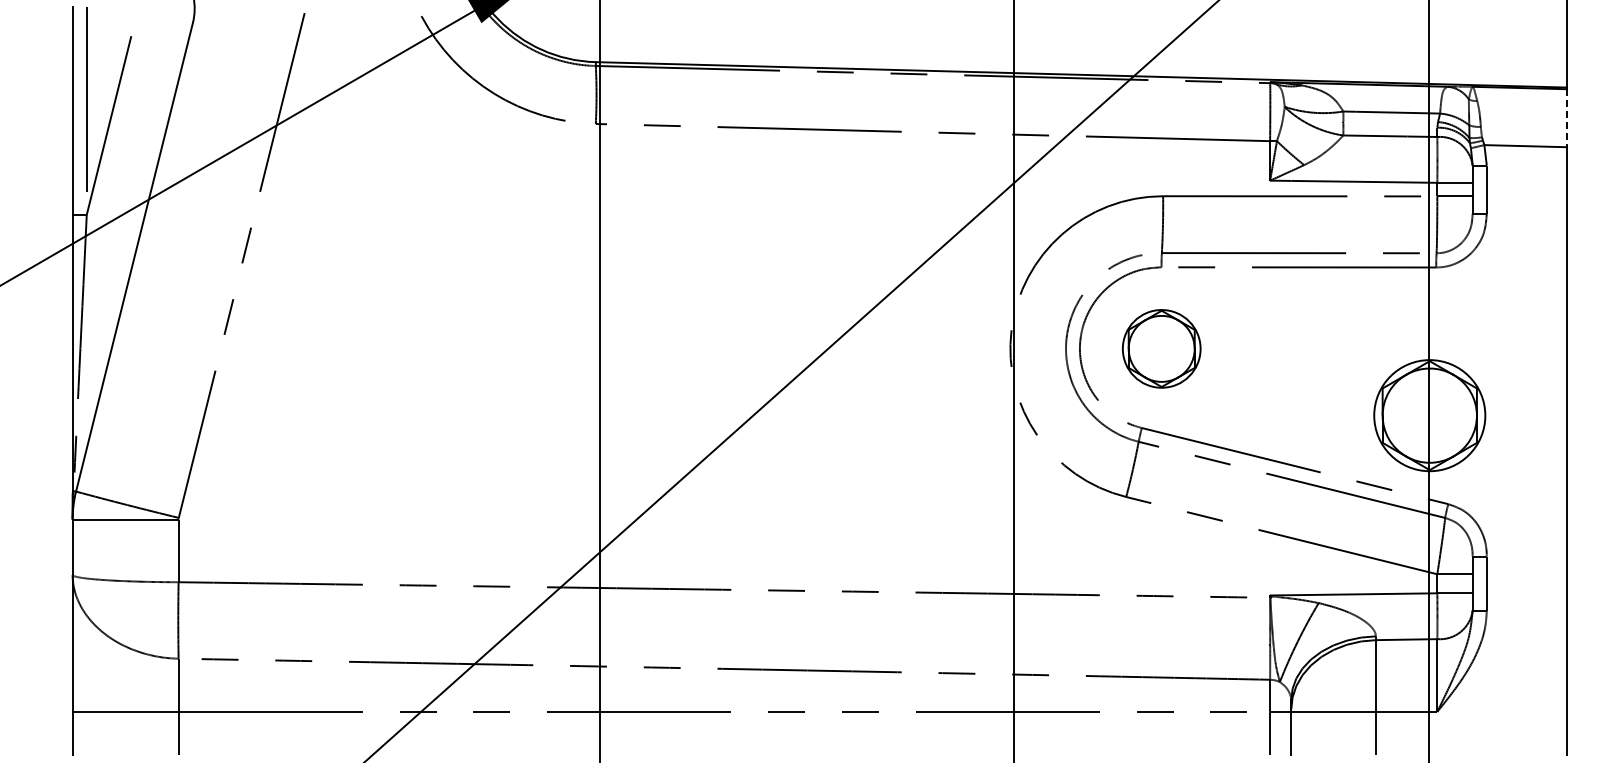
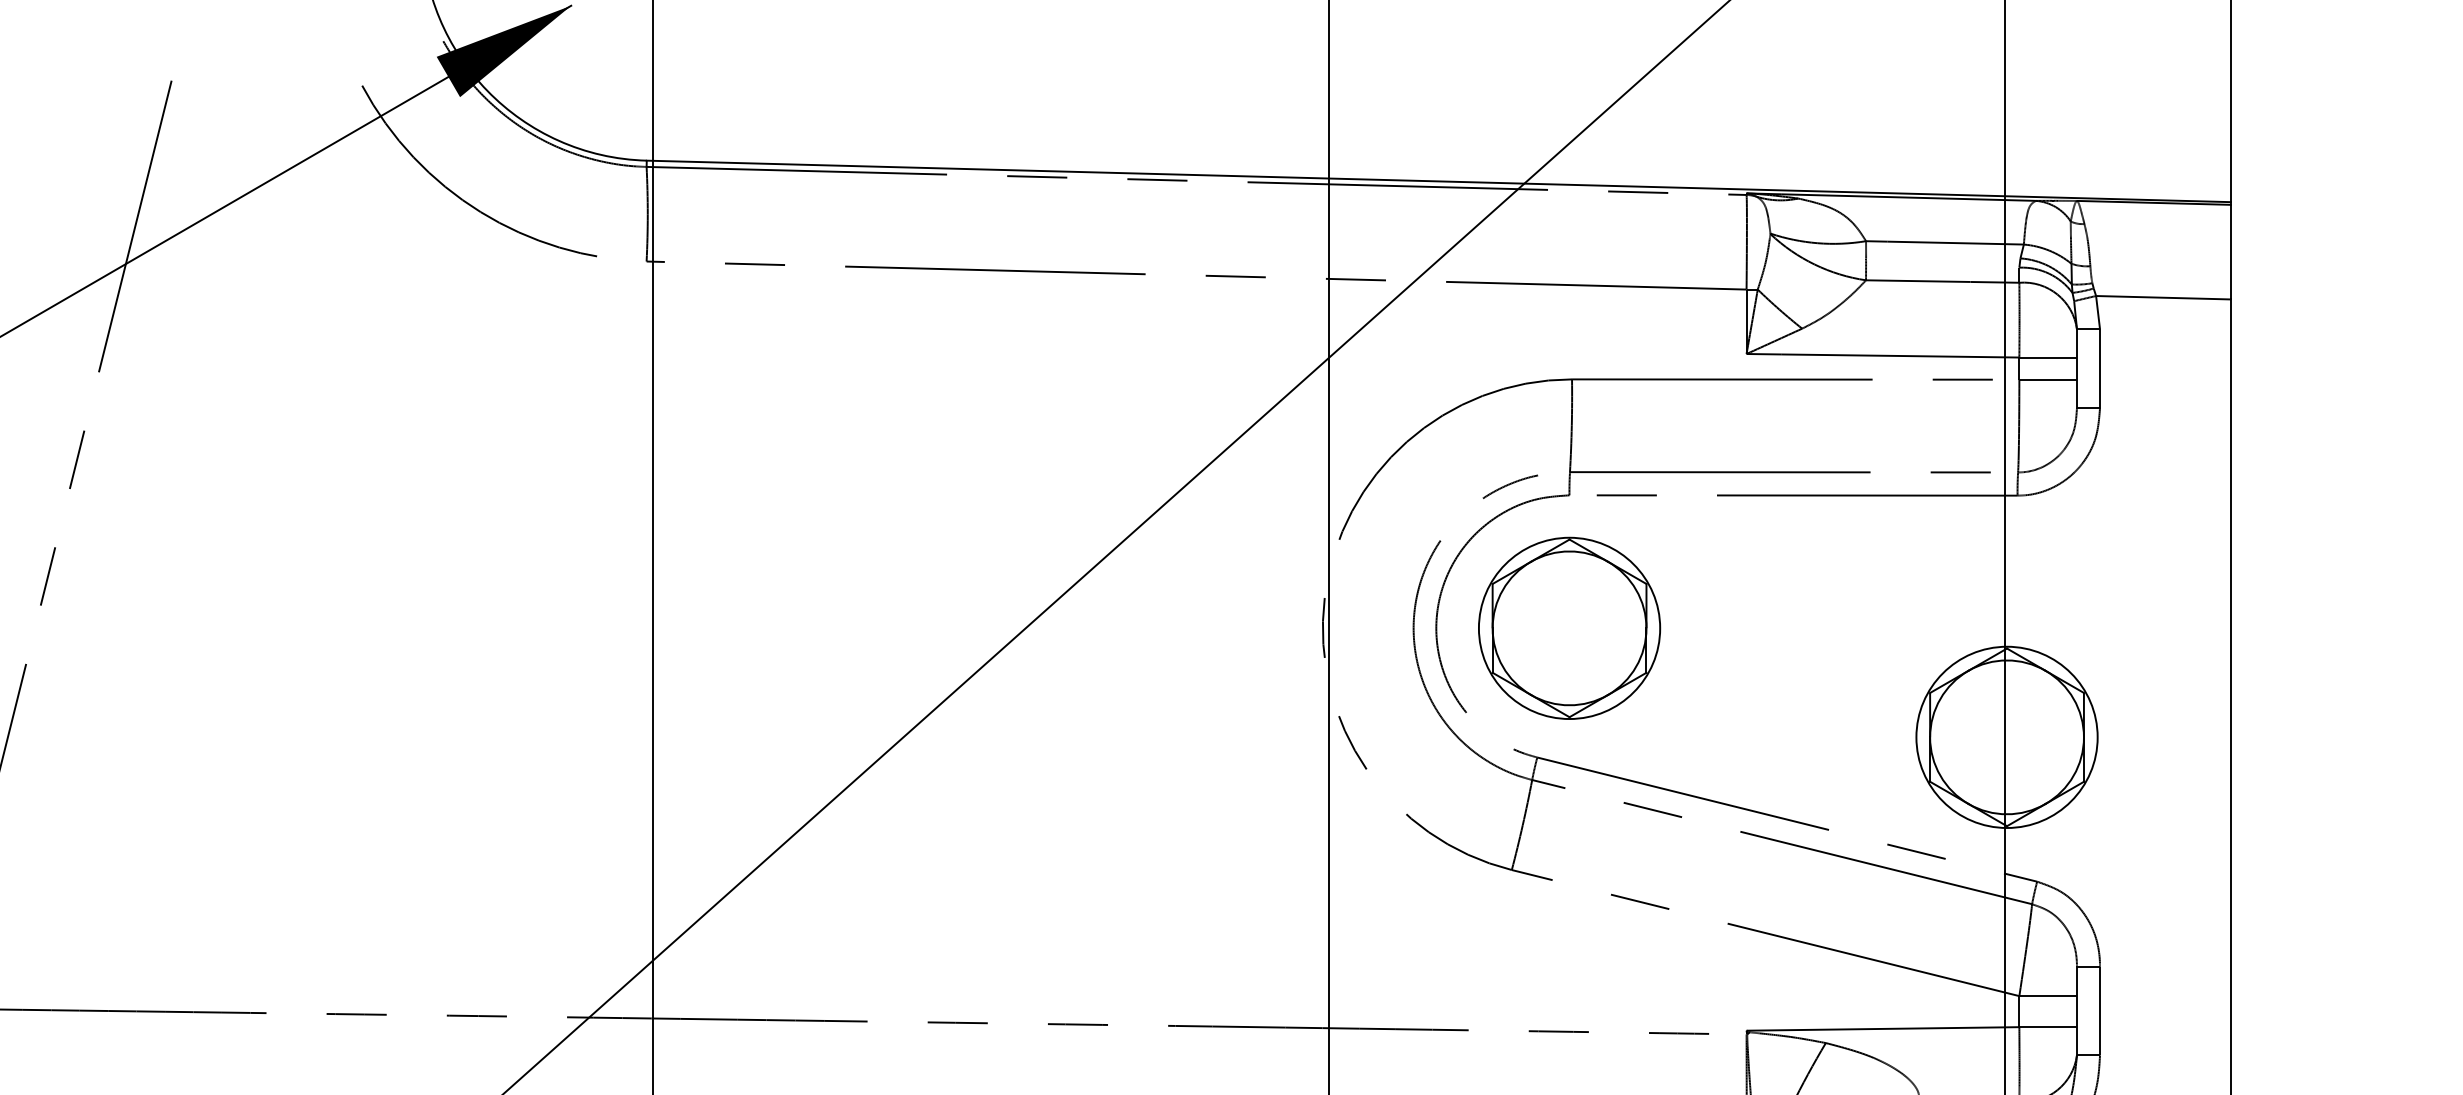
line: (1566, 118) -> (2230, 252), dashed -> solid
part: (1161, 348) -> (1569, 627), size x1.43

